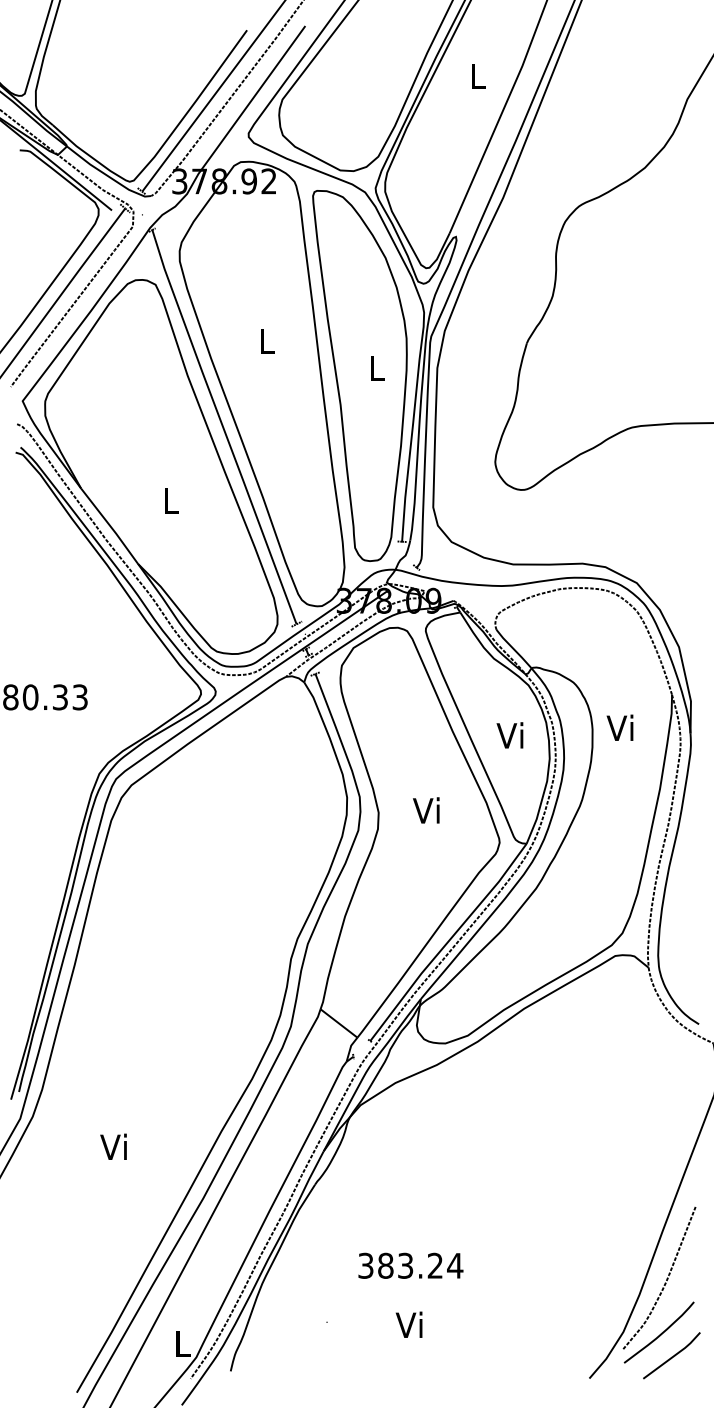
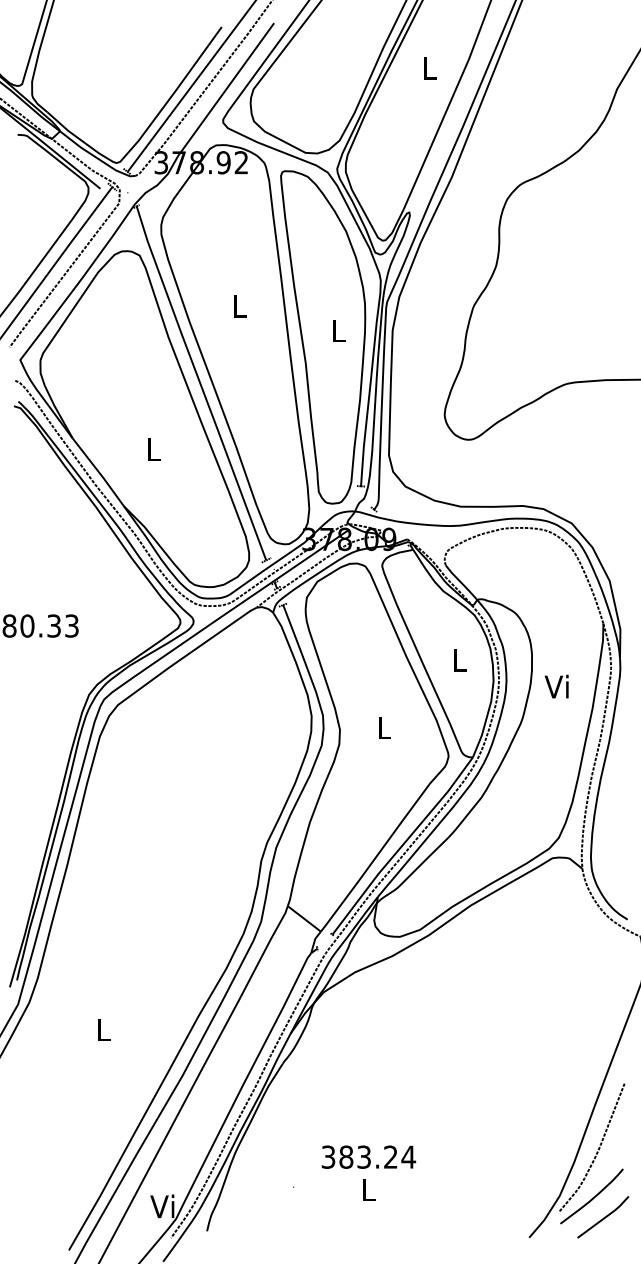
text: (619, 727) -> (556, 686), moved
text: (509, 735) -> (457, 660), Vi -> L
text: (426, 810) -> (382, 727), Vi -> L
text: (113, 1146) -> (101, 1029), Vi -> L
text: (410, 1265) -> (368, 1156), moved
text: (408, 1324) -> (366, 1189), Vi -> L
text: (180, 1343) -> (162, 1206), L -> Vi

